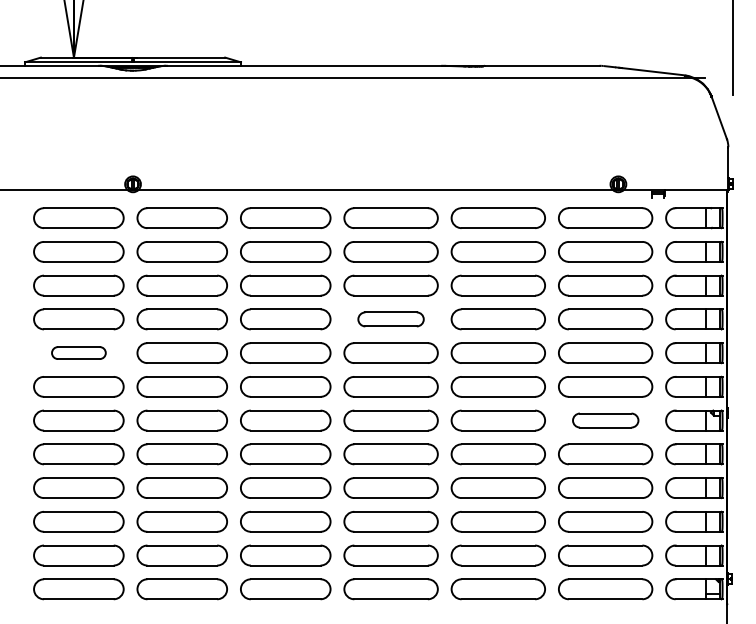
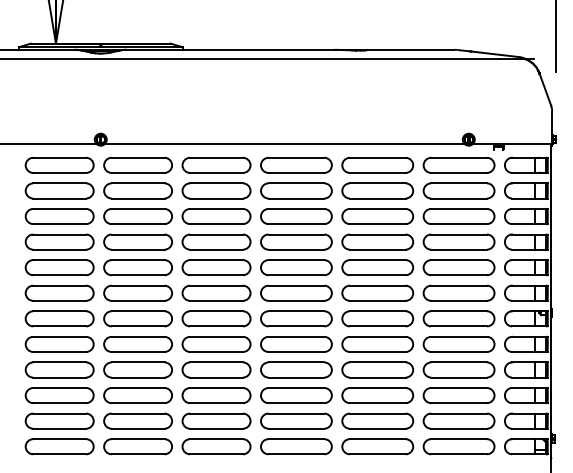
part: (390, 319) -> (295, 242), size x1.43
part: (78, 352) -> (59, 267), size x1.67
part: (605, 420) -> (458, 318), size x1.43

